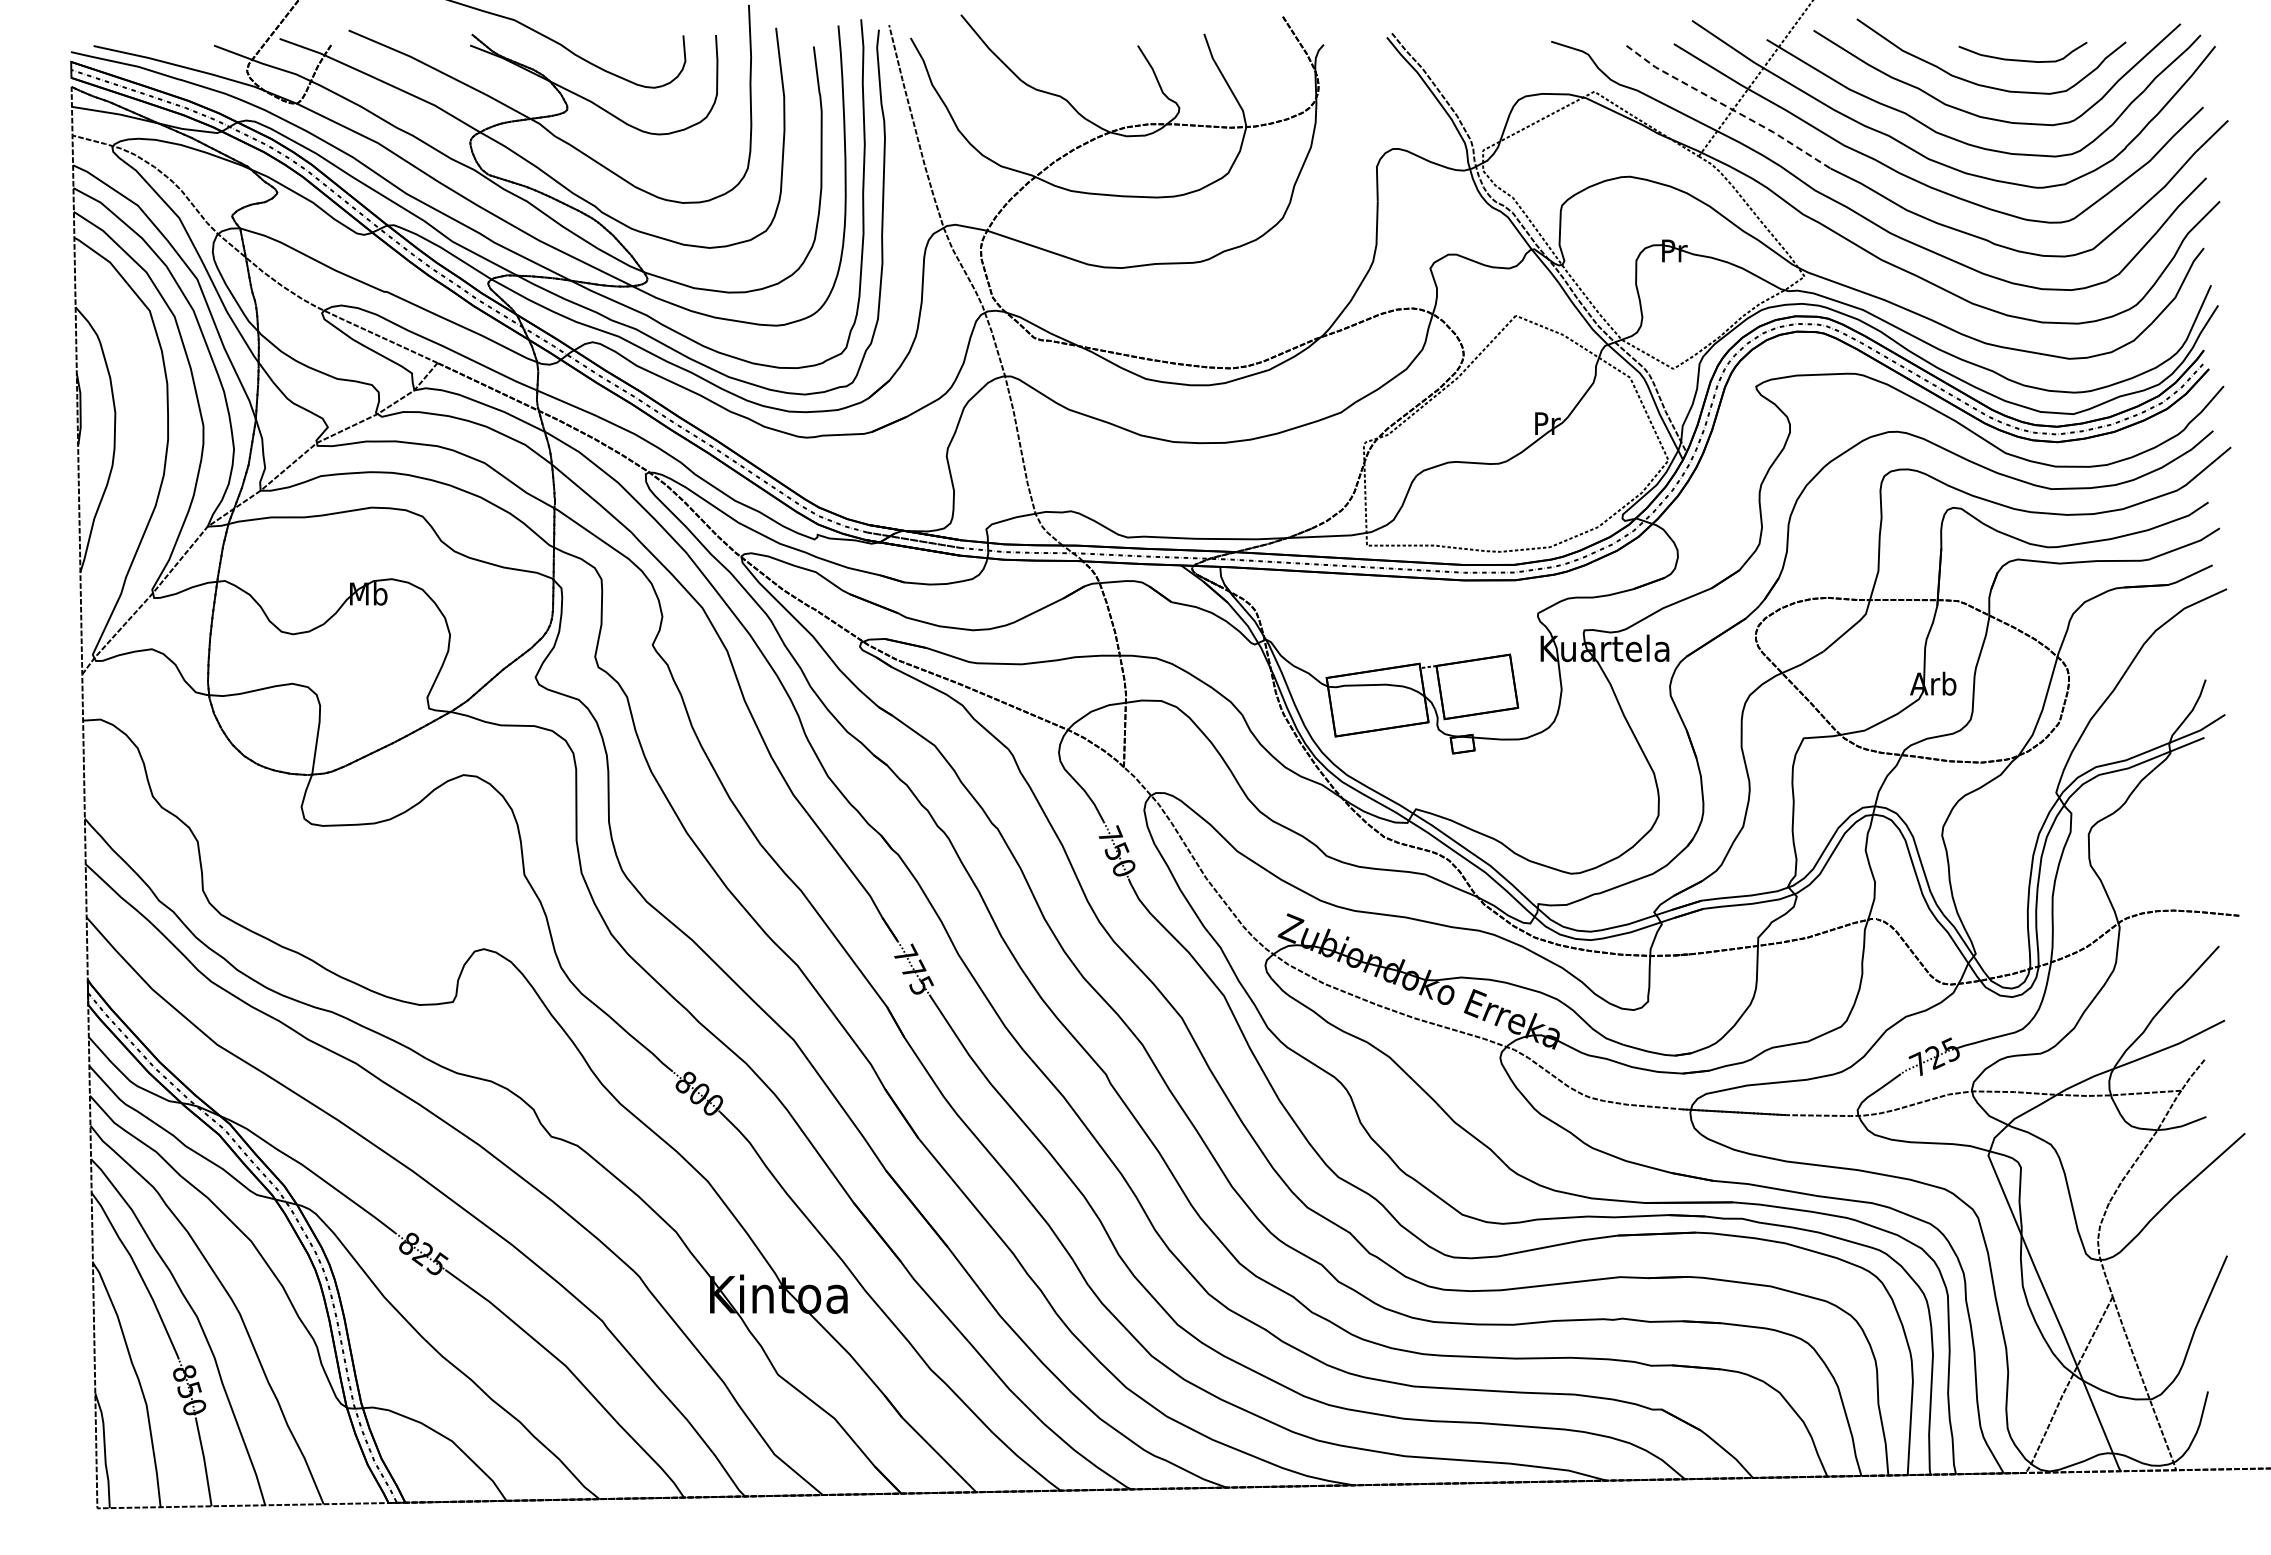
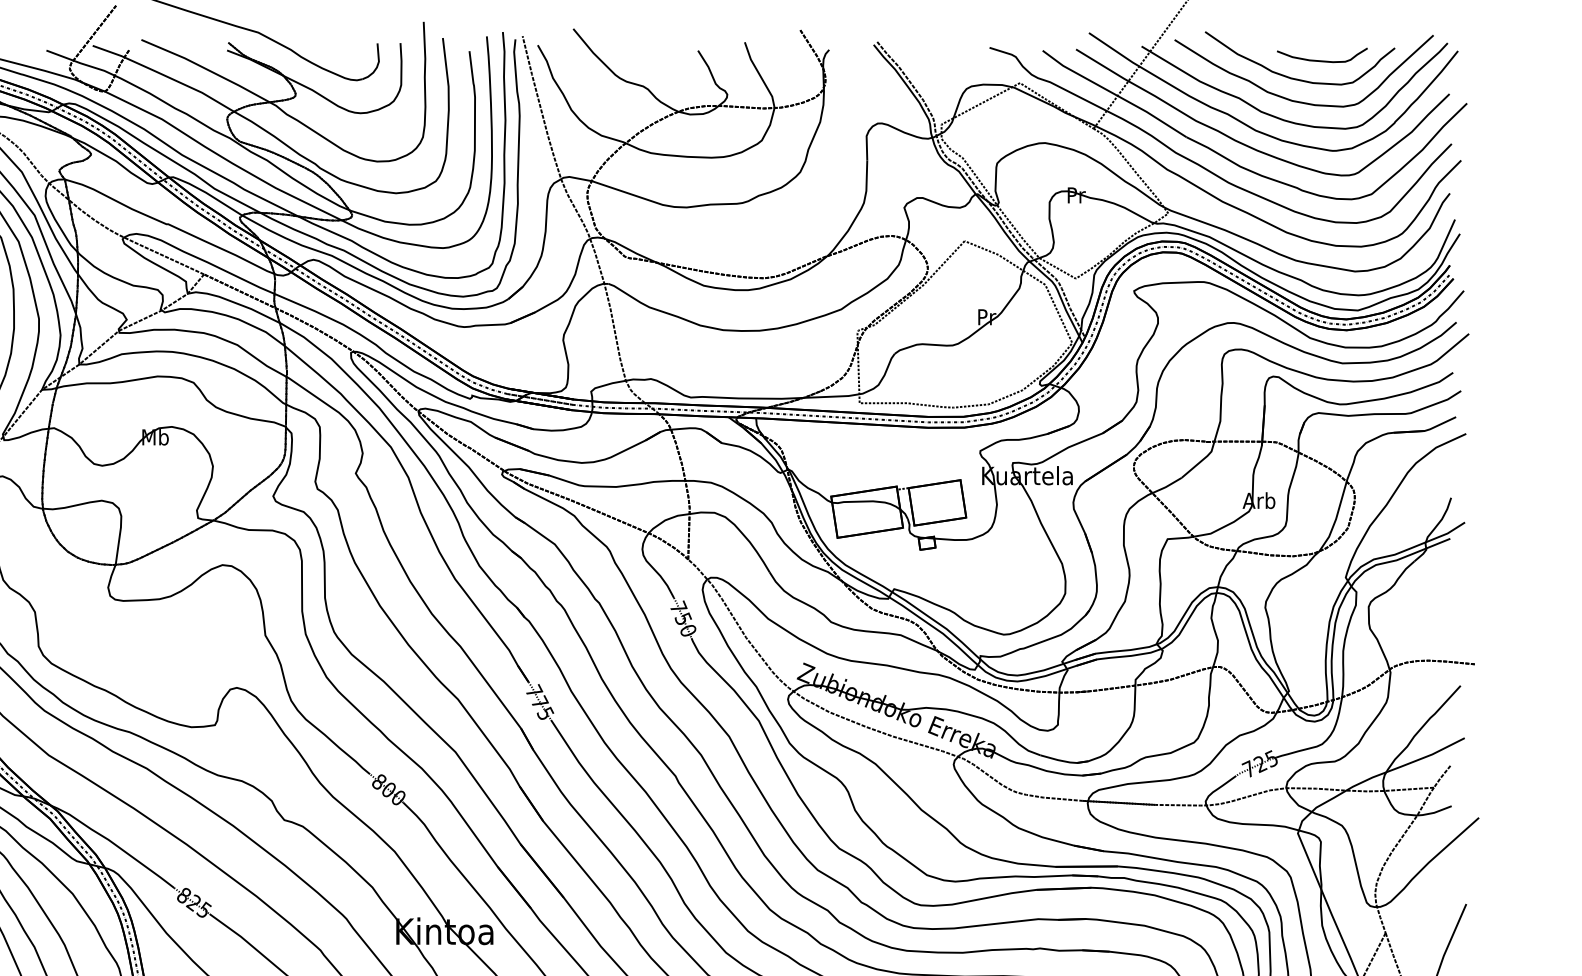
line: (1728, 107) -> (1114, 94), dashed -> solid

